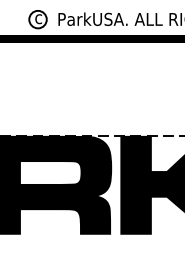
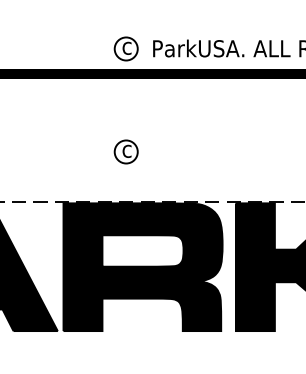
part: (37, 97) -> (125, 151), added

